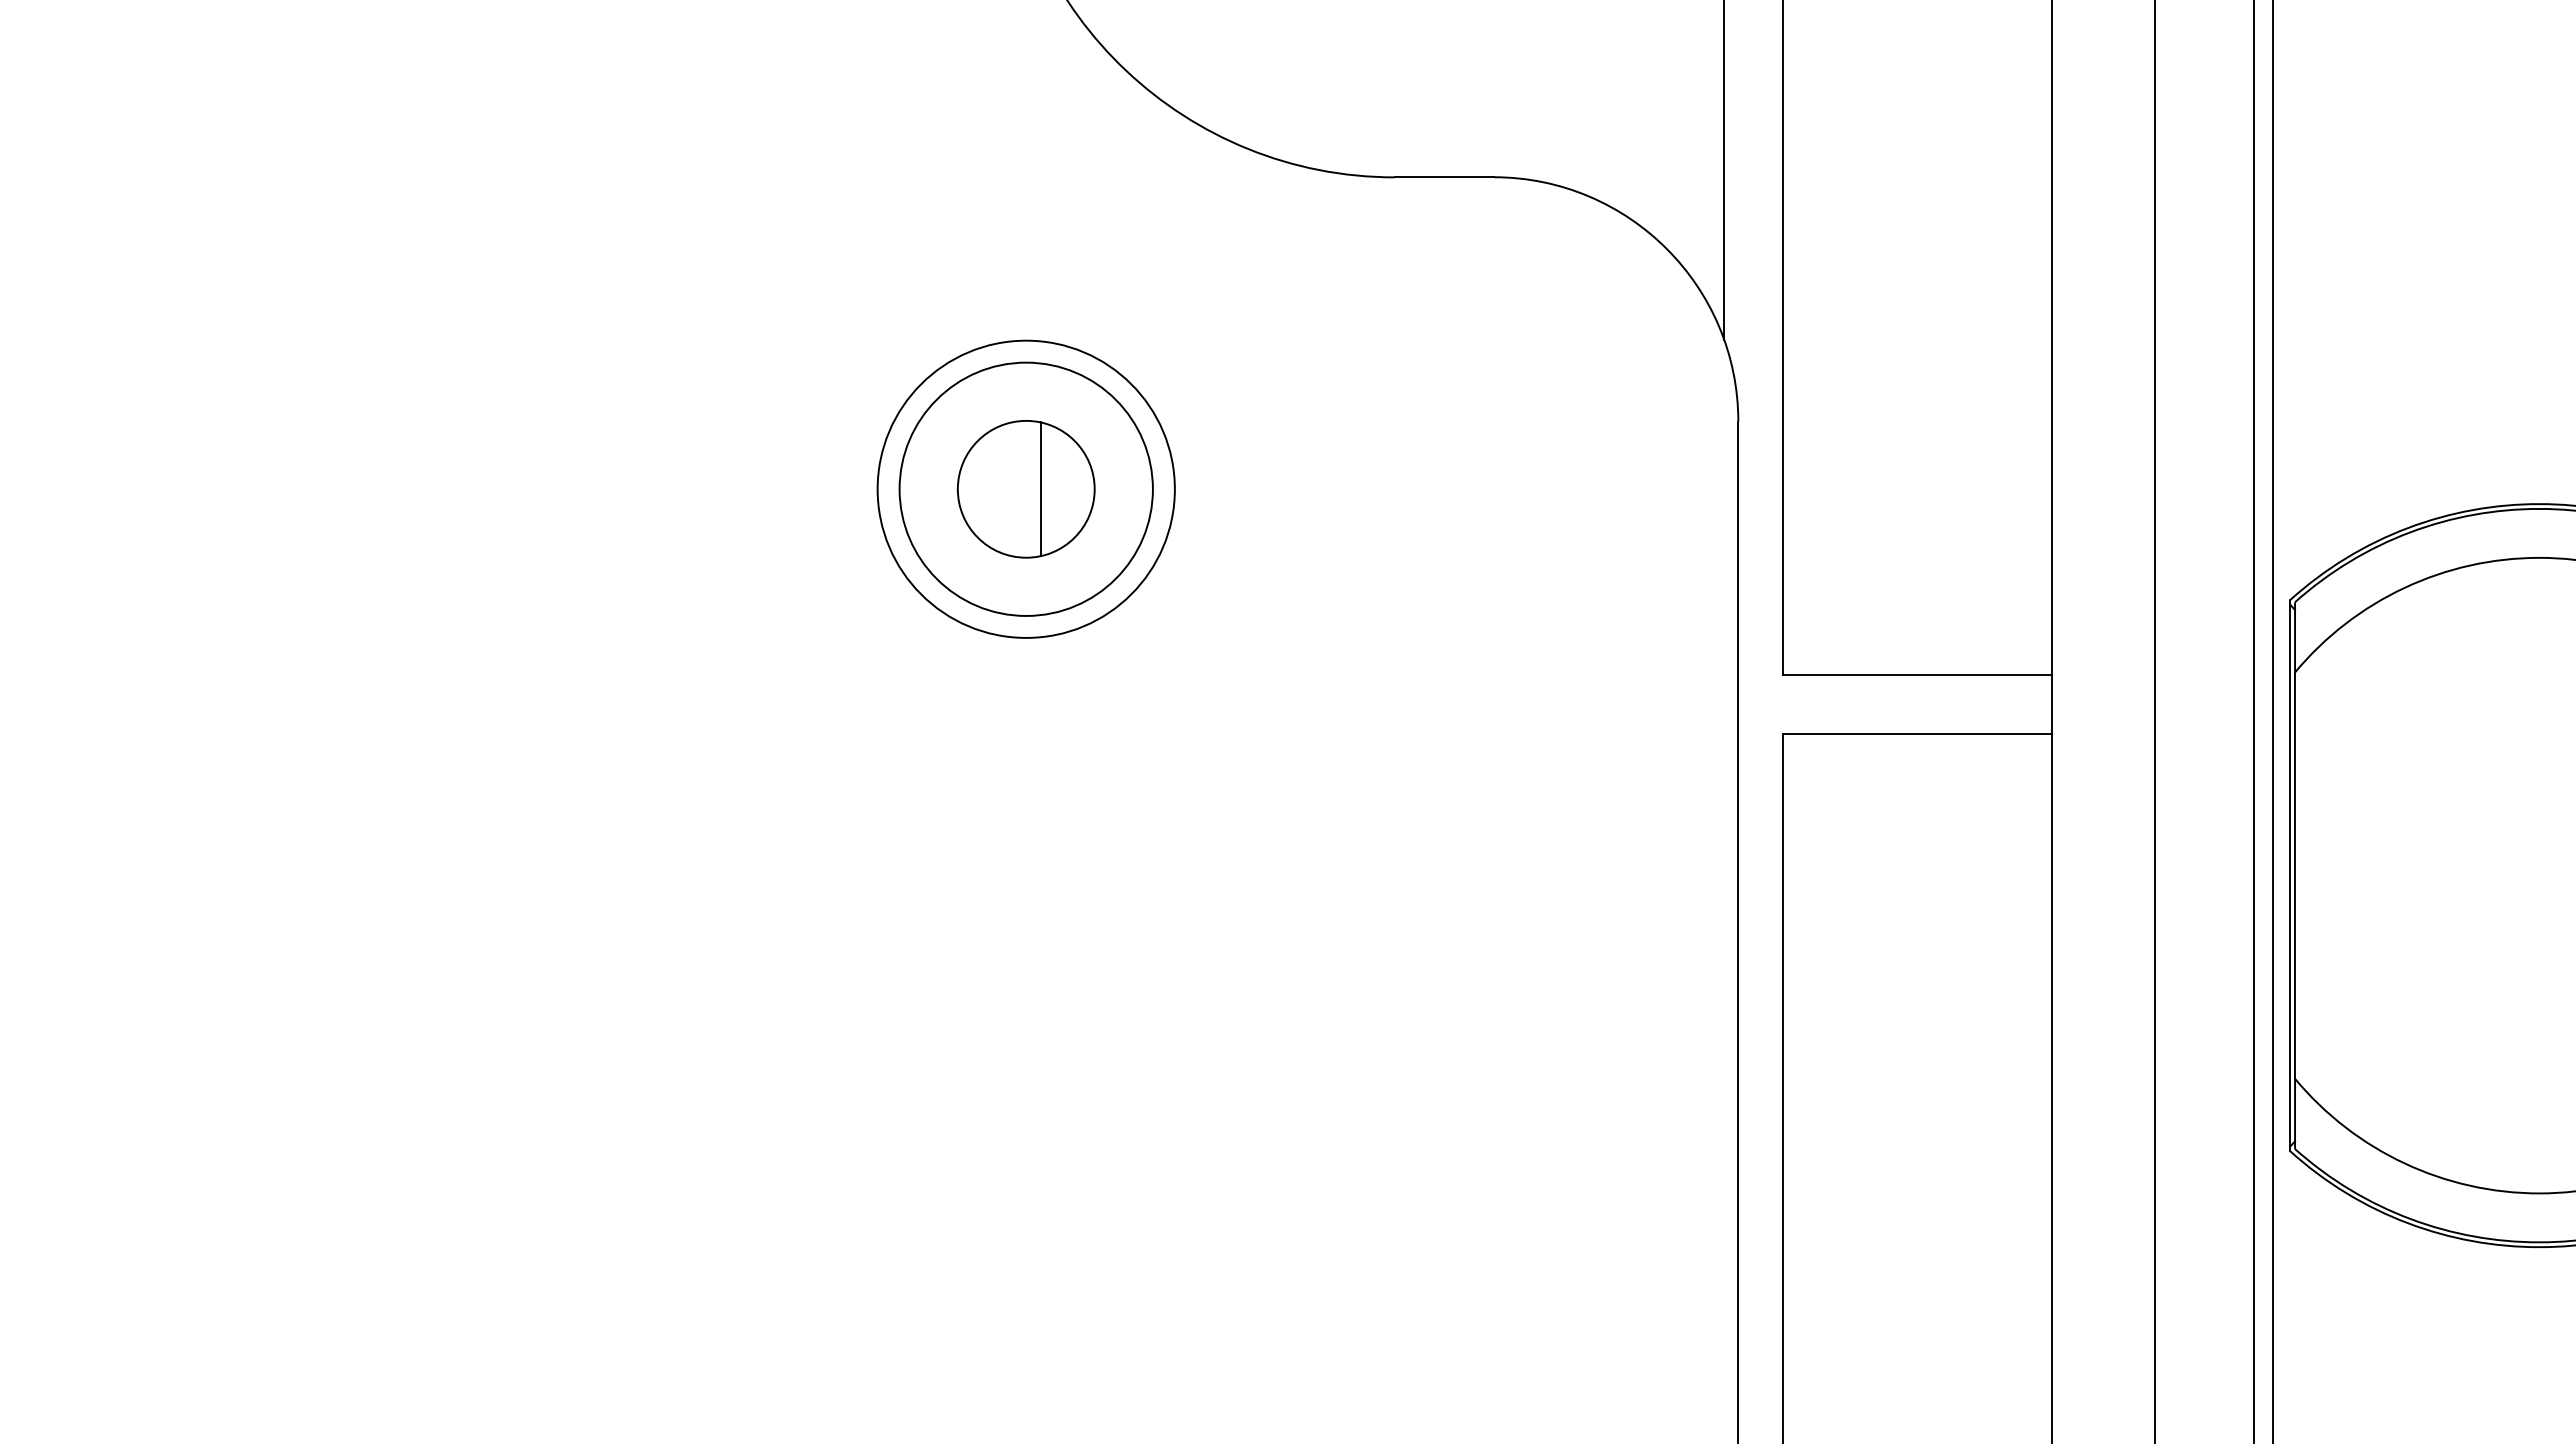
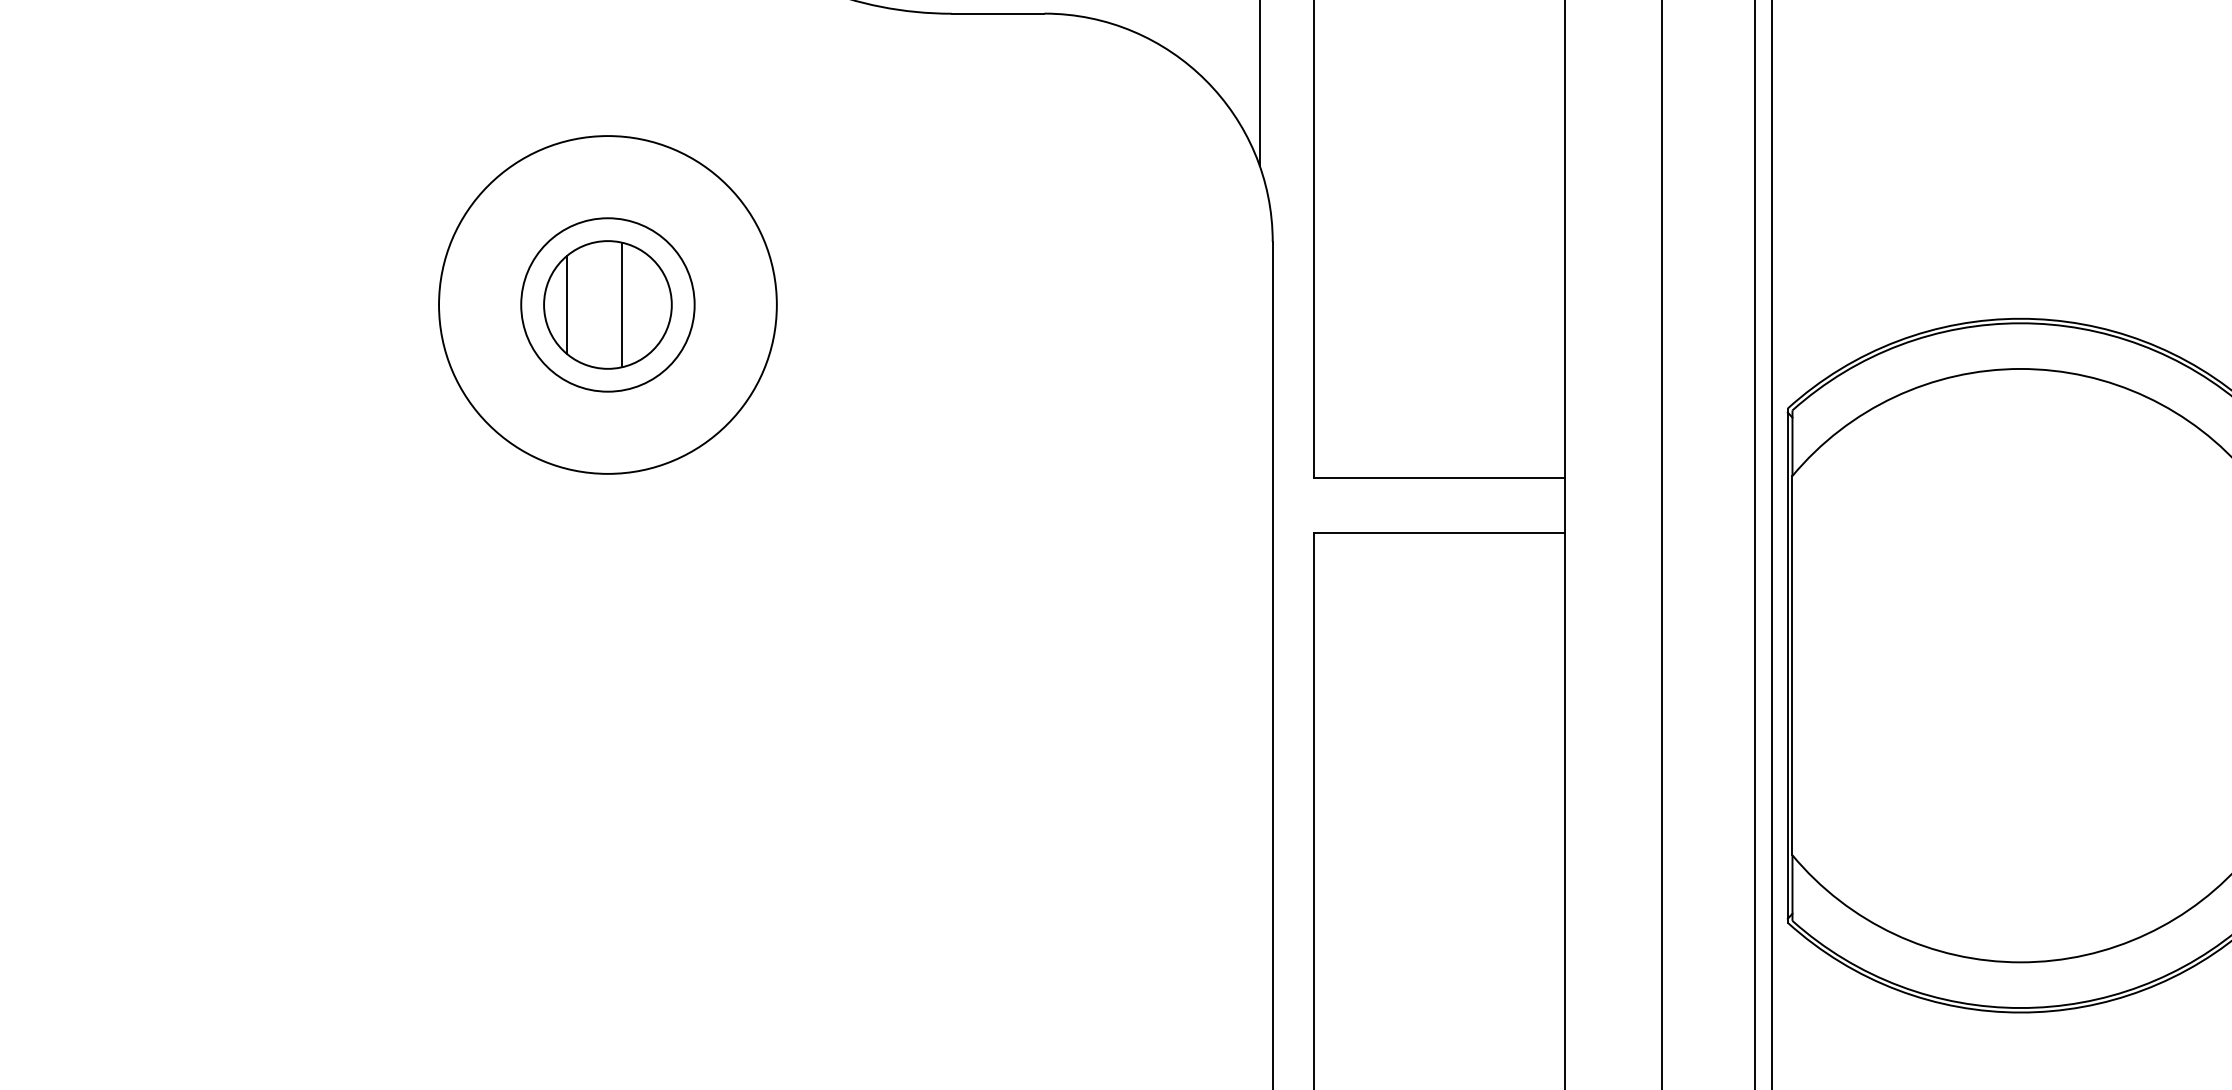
line: (982, 489) -> (567, 305), added
circle: (1026, 489) -> (608, 305), size x0.62
circle: (1026, 489) -> (608, 305), size x1.43

